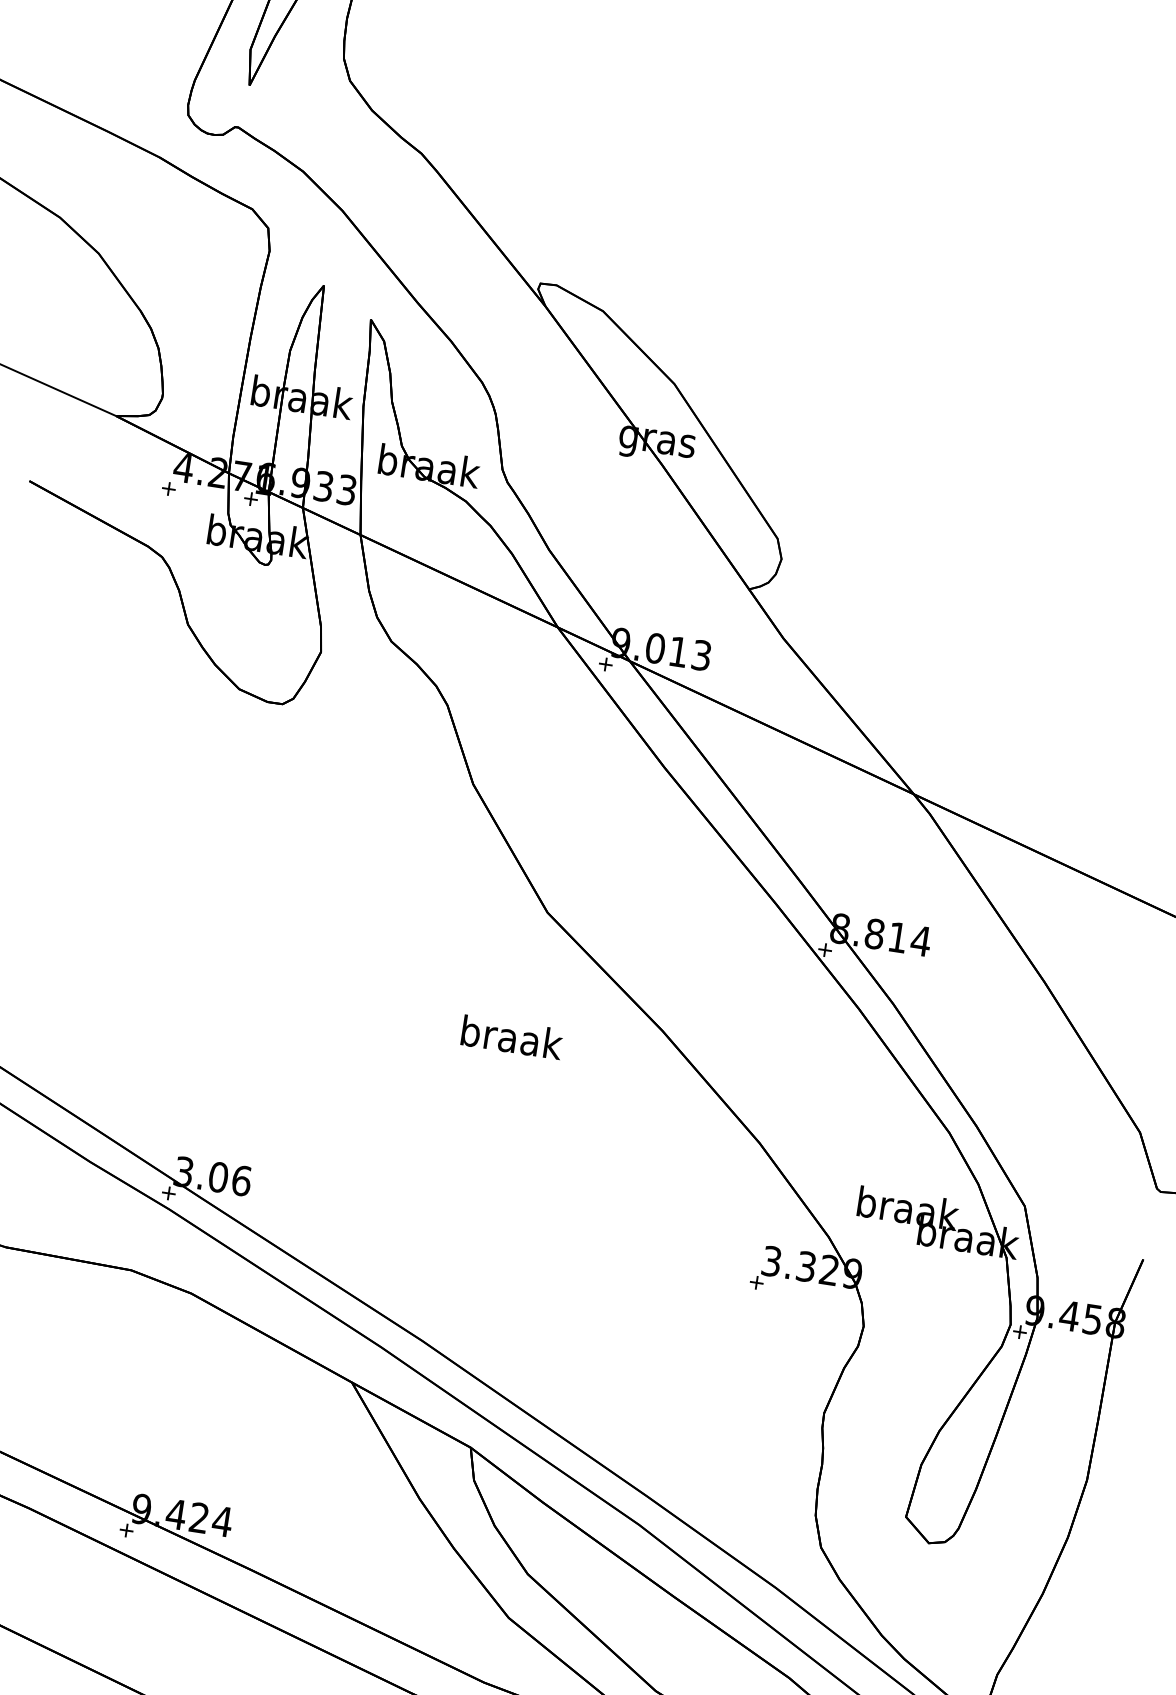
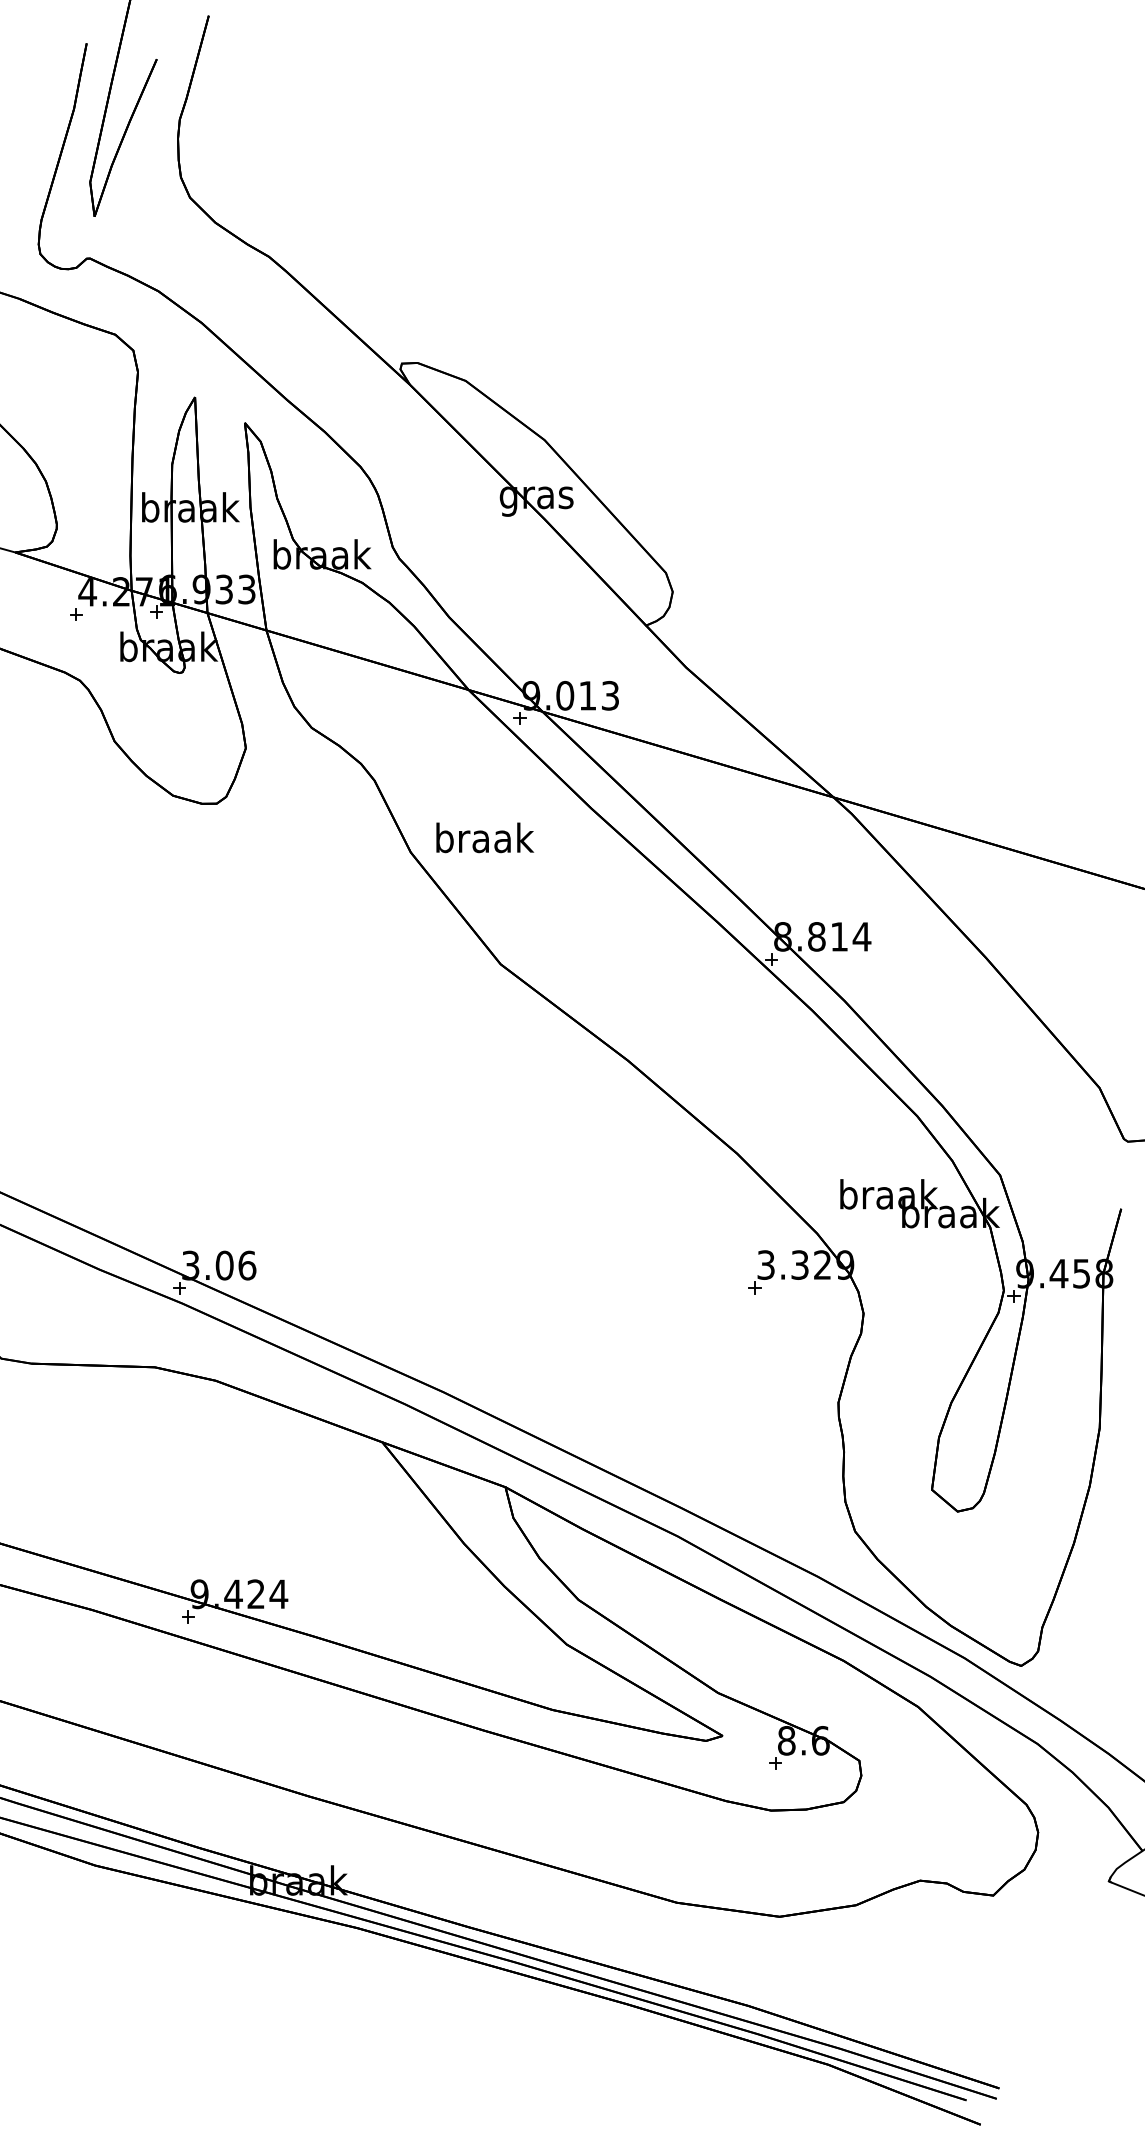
text: (512, 1037) -> (485, 837), moved

